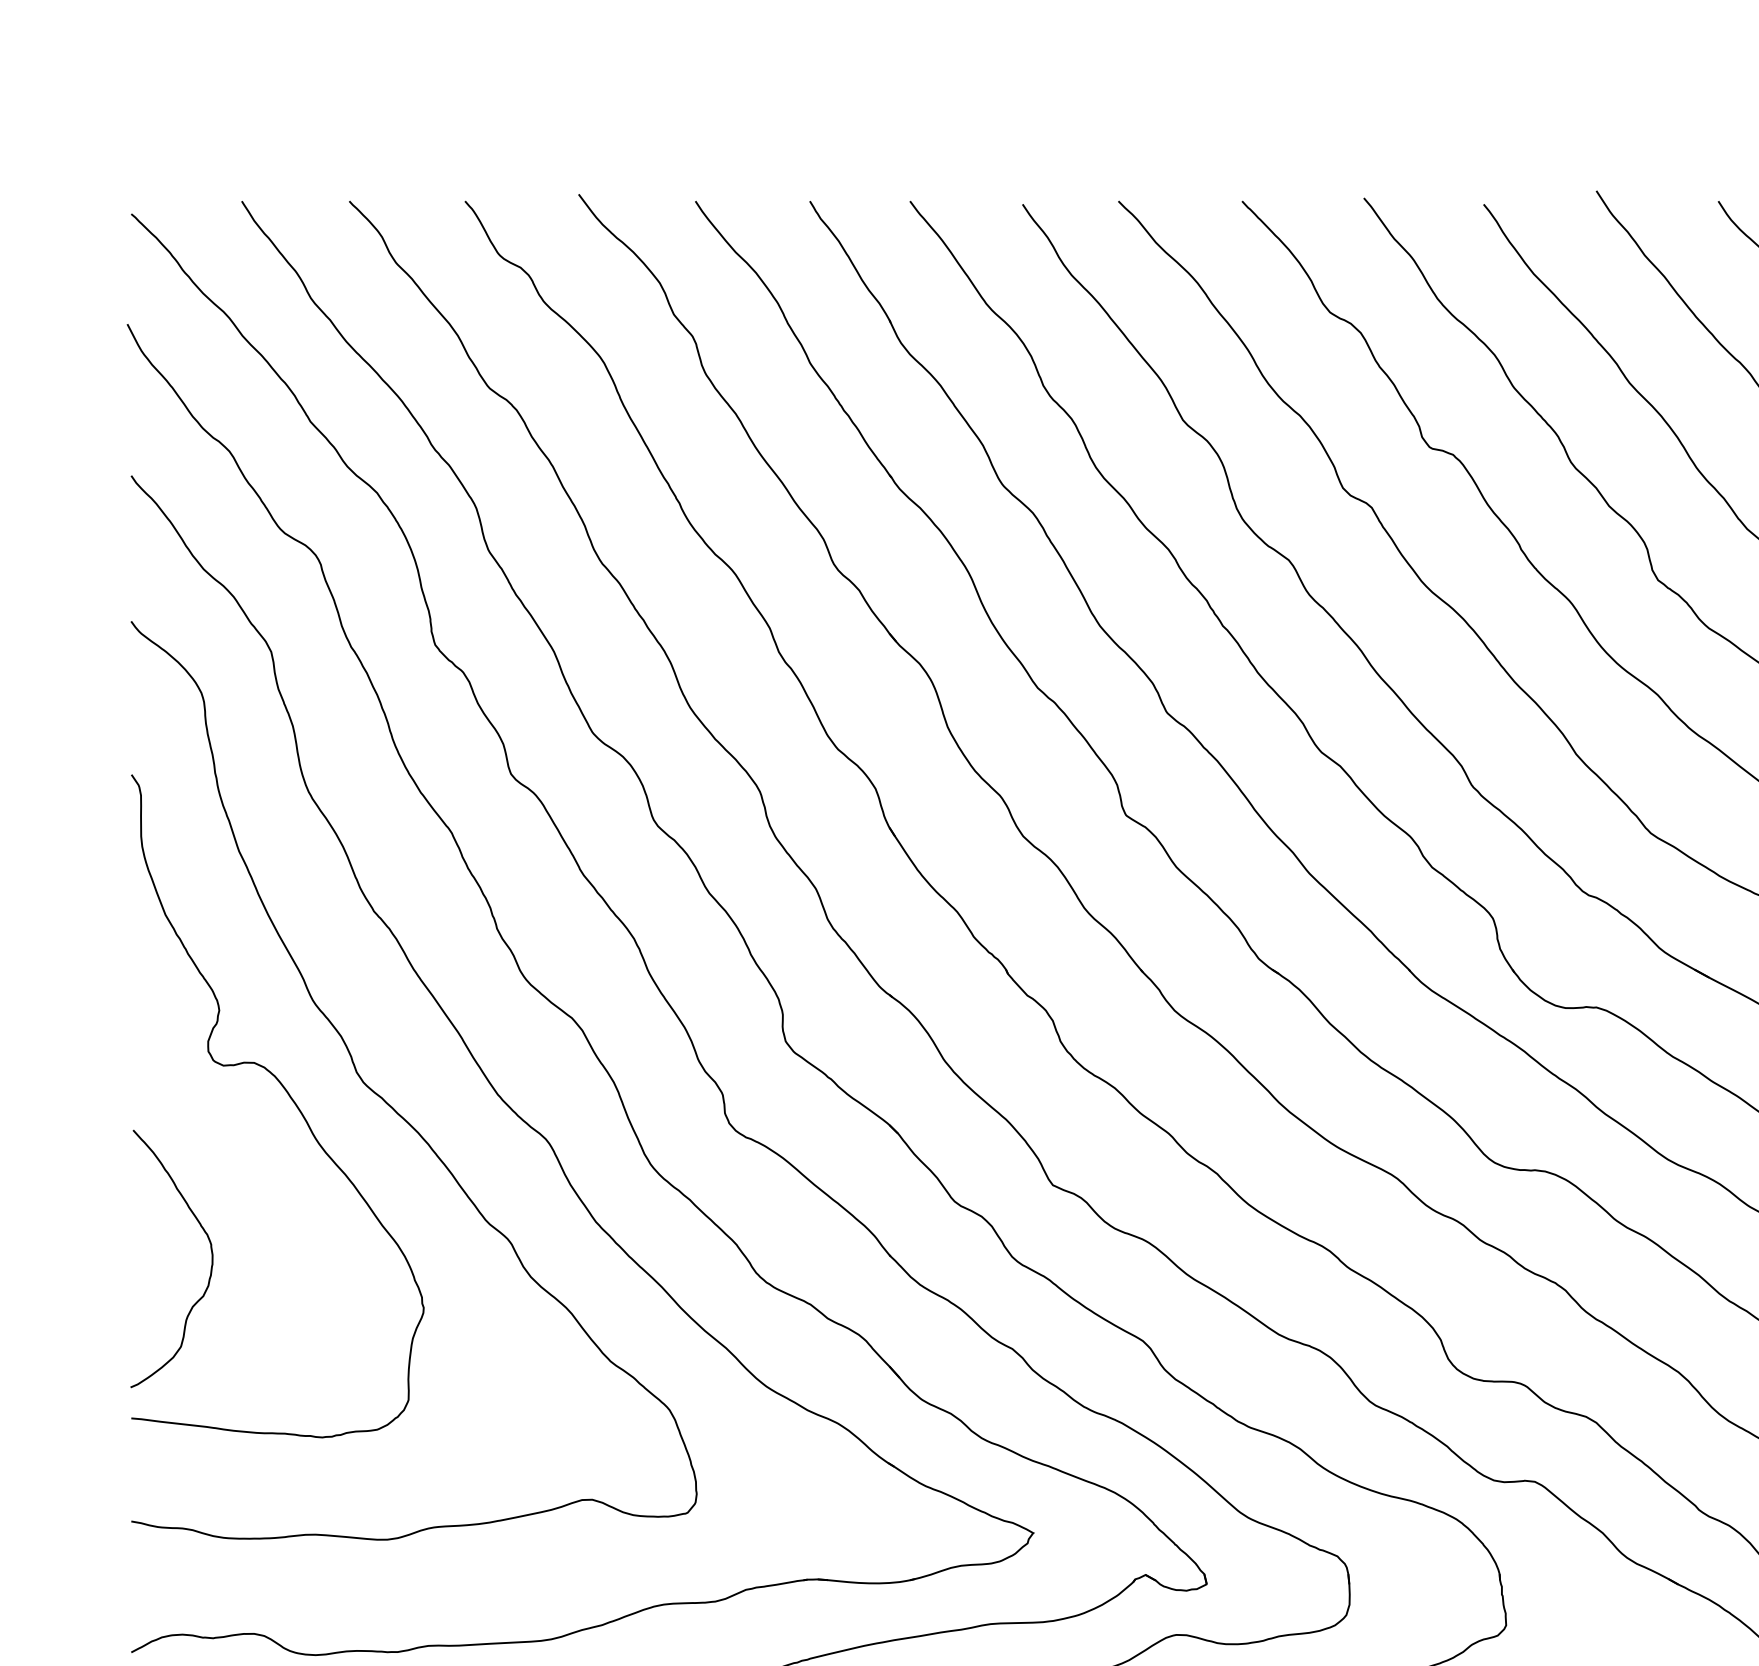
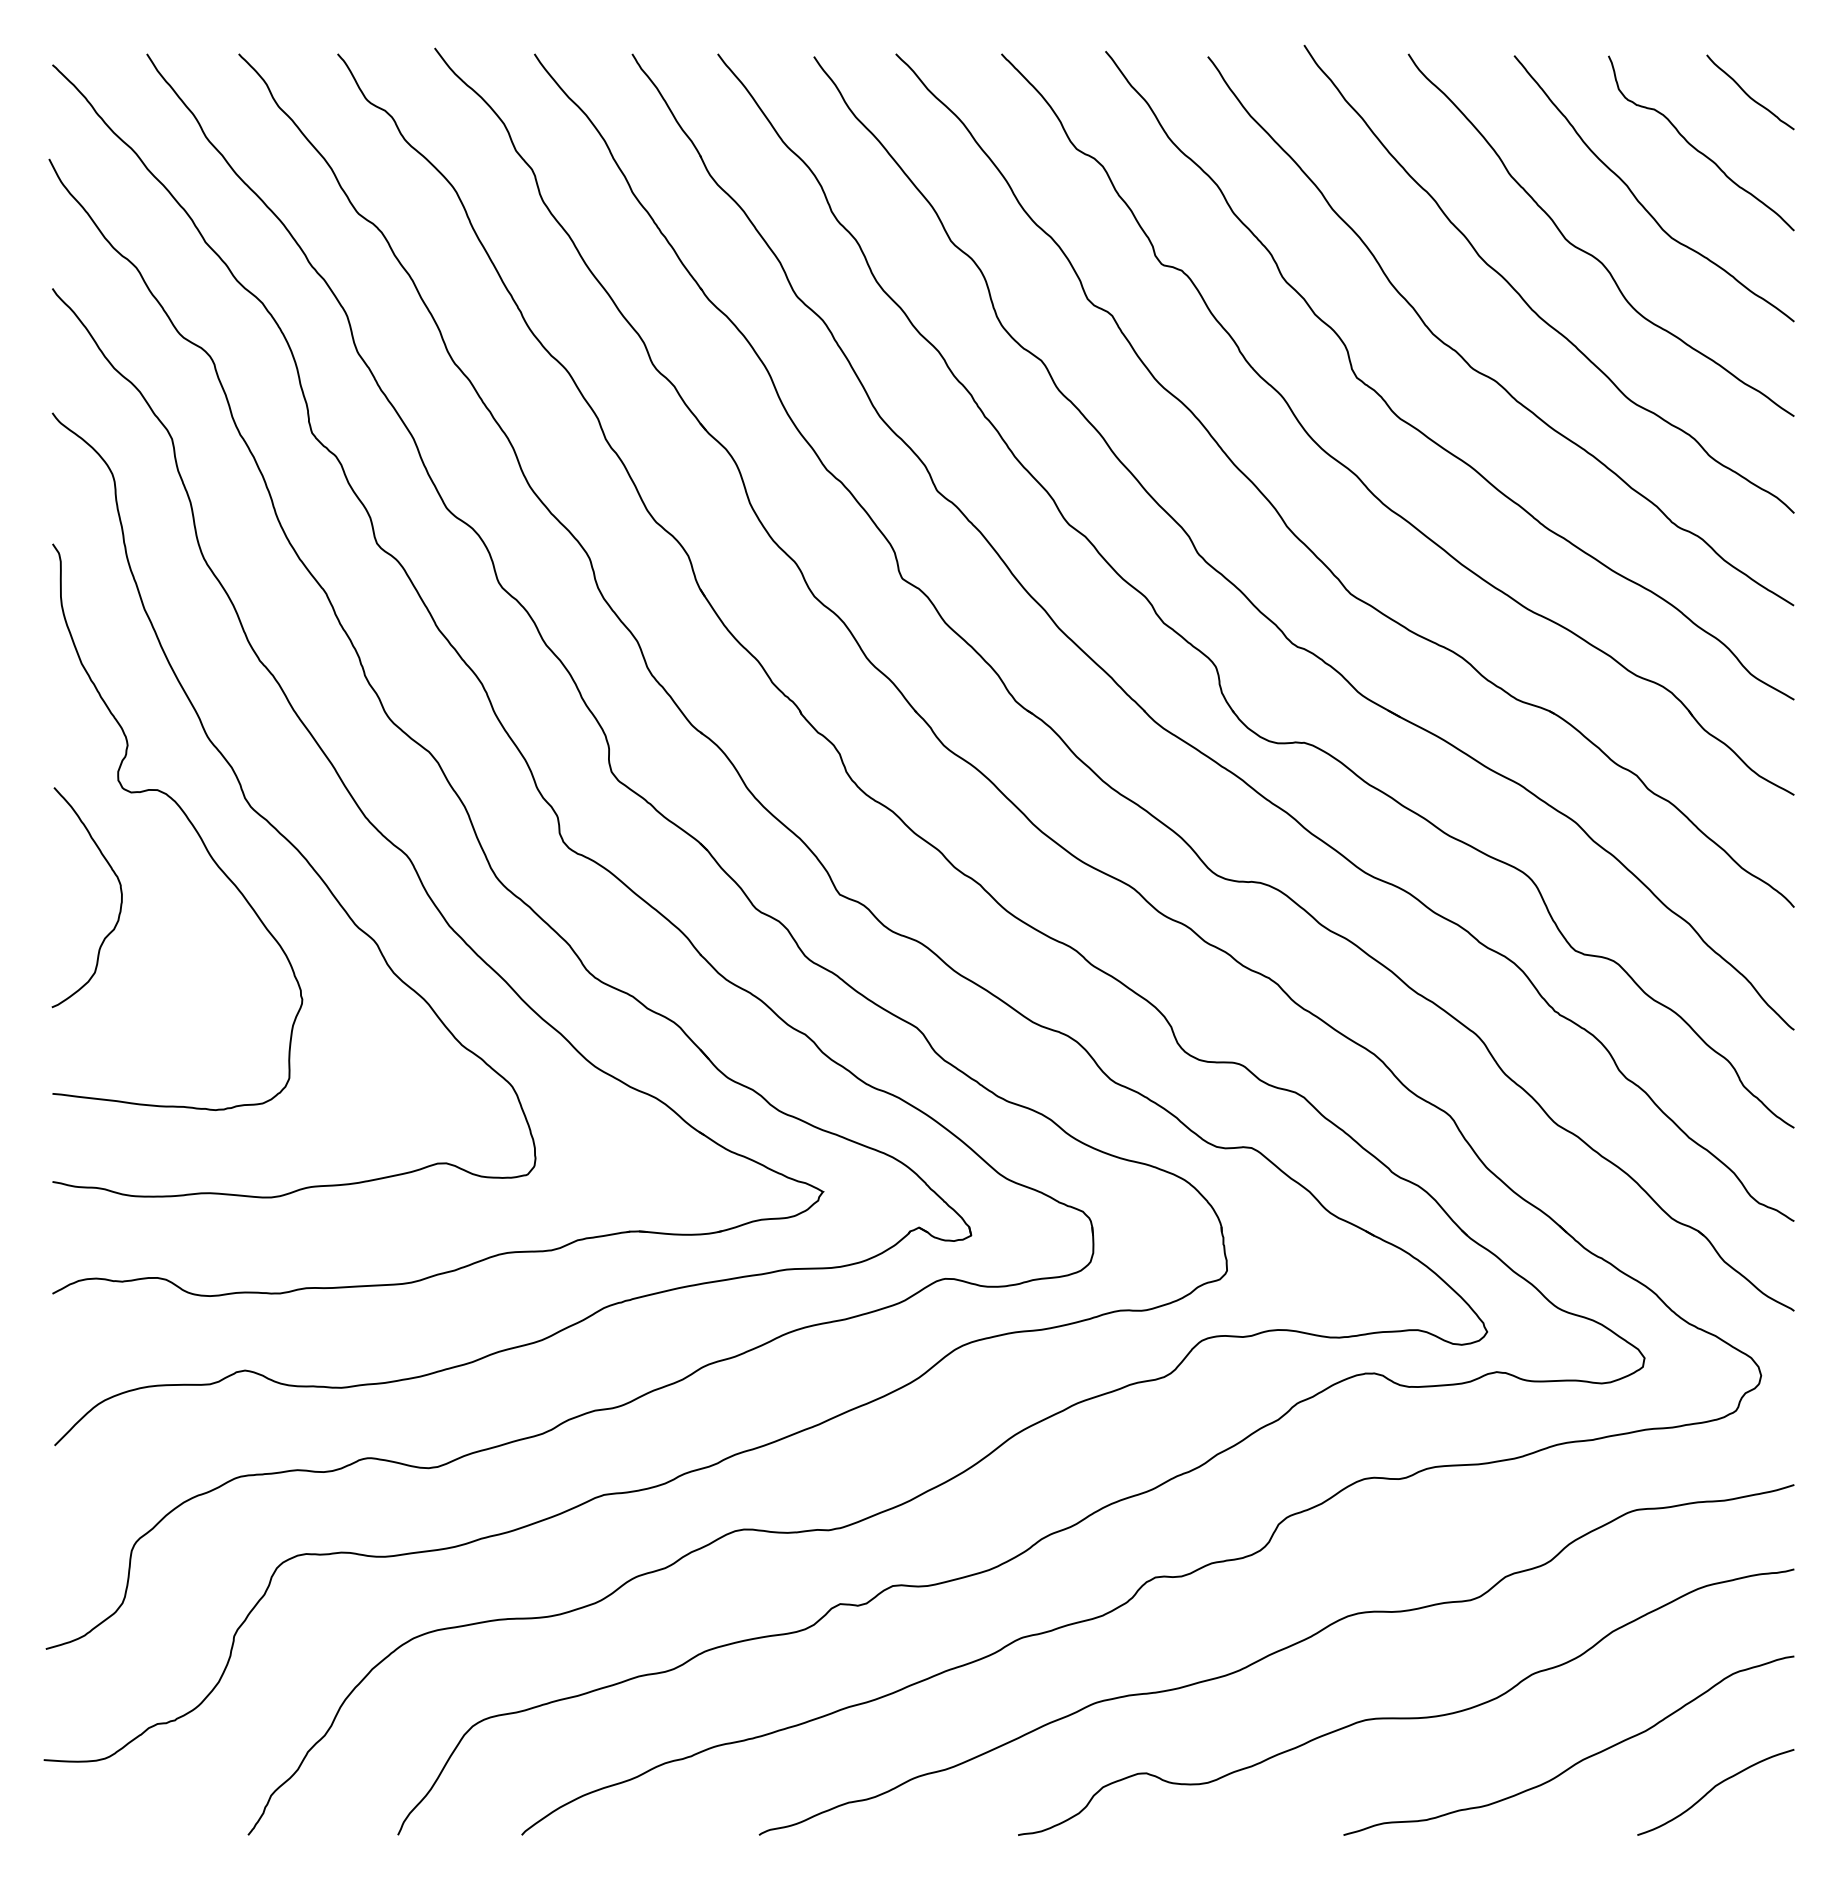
curve: (210, 1254) -> (120, 893), moved

